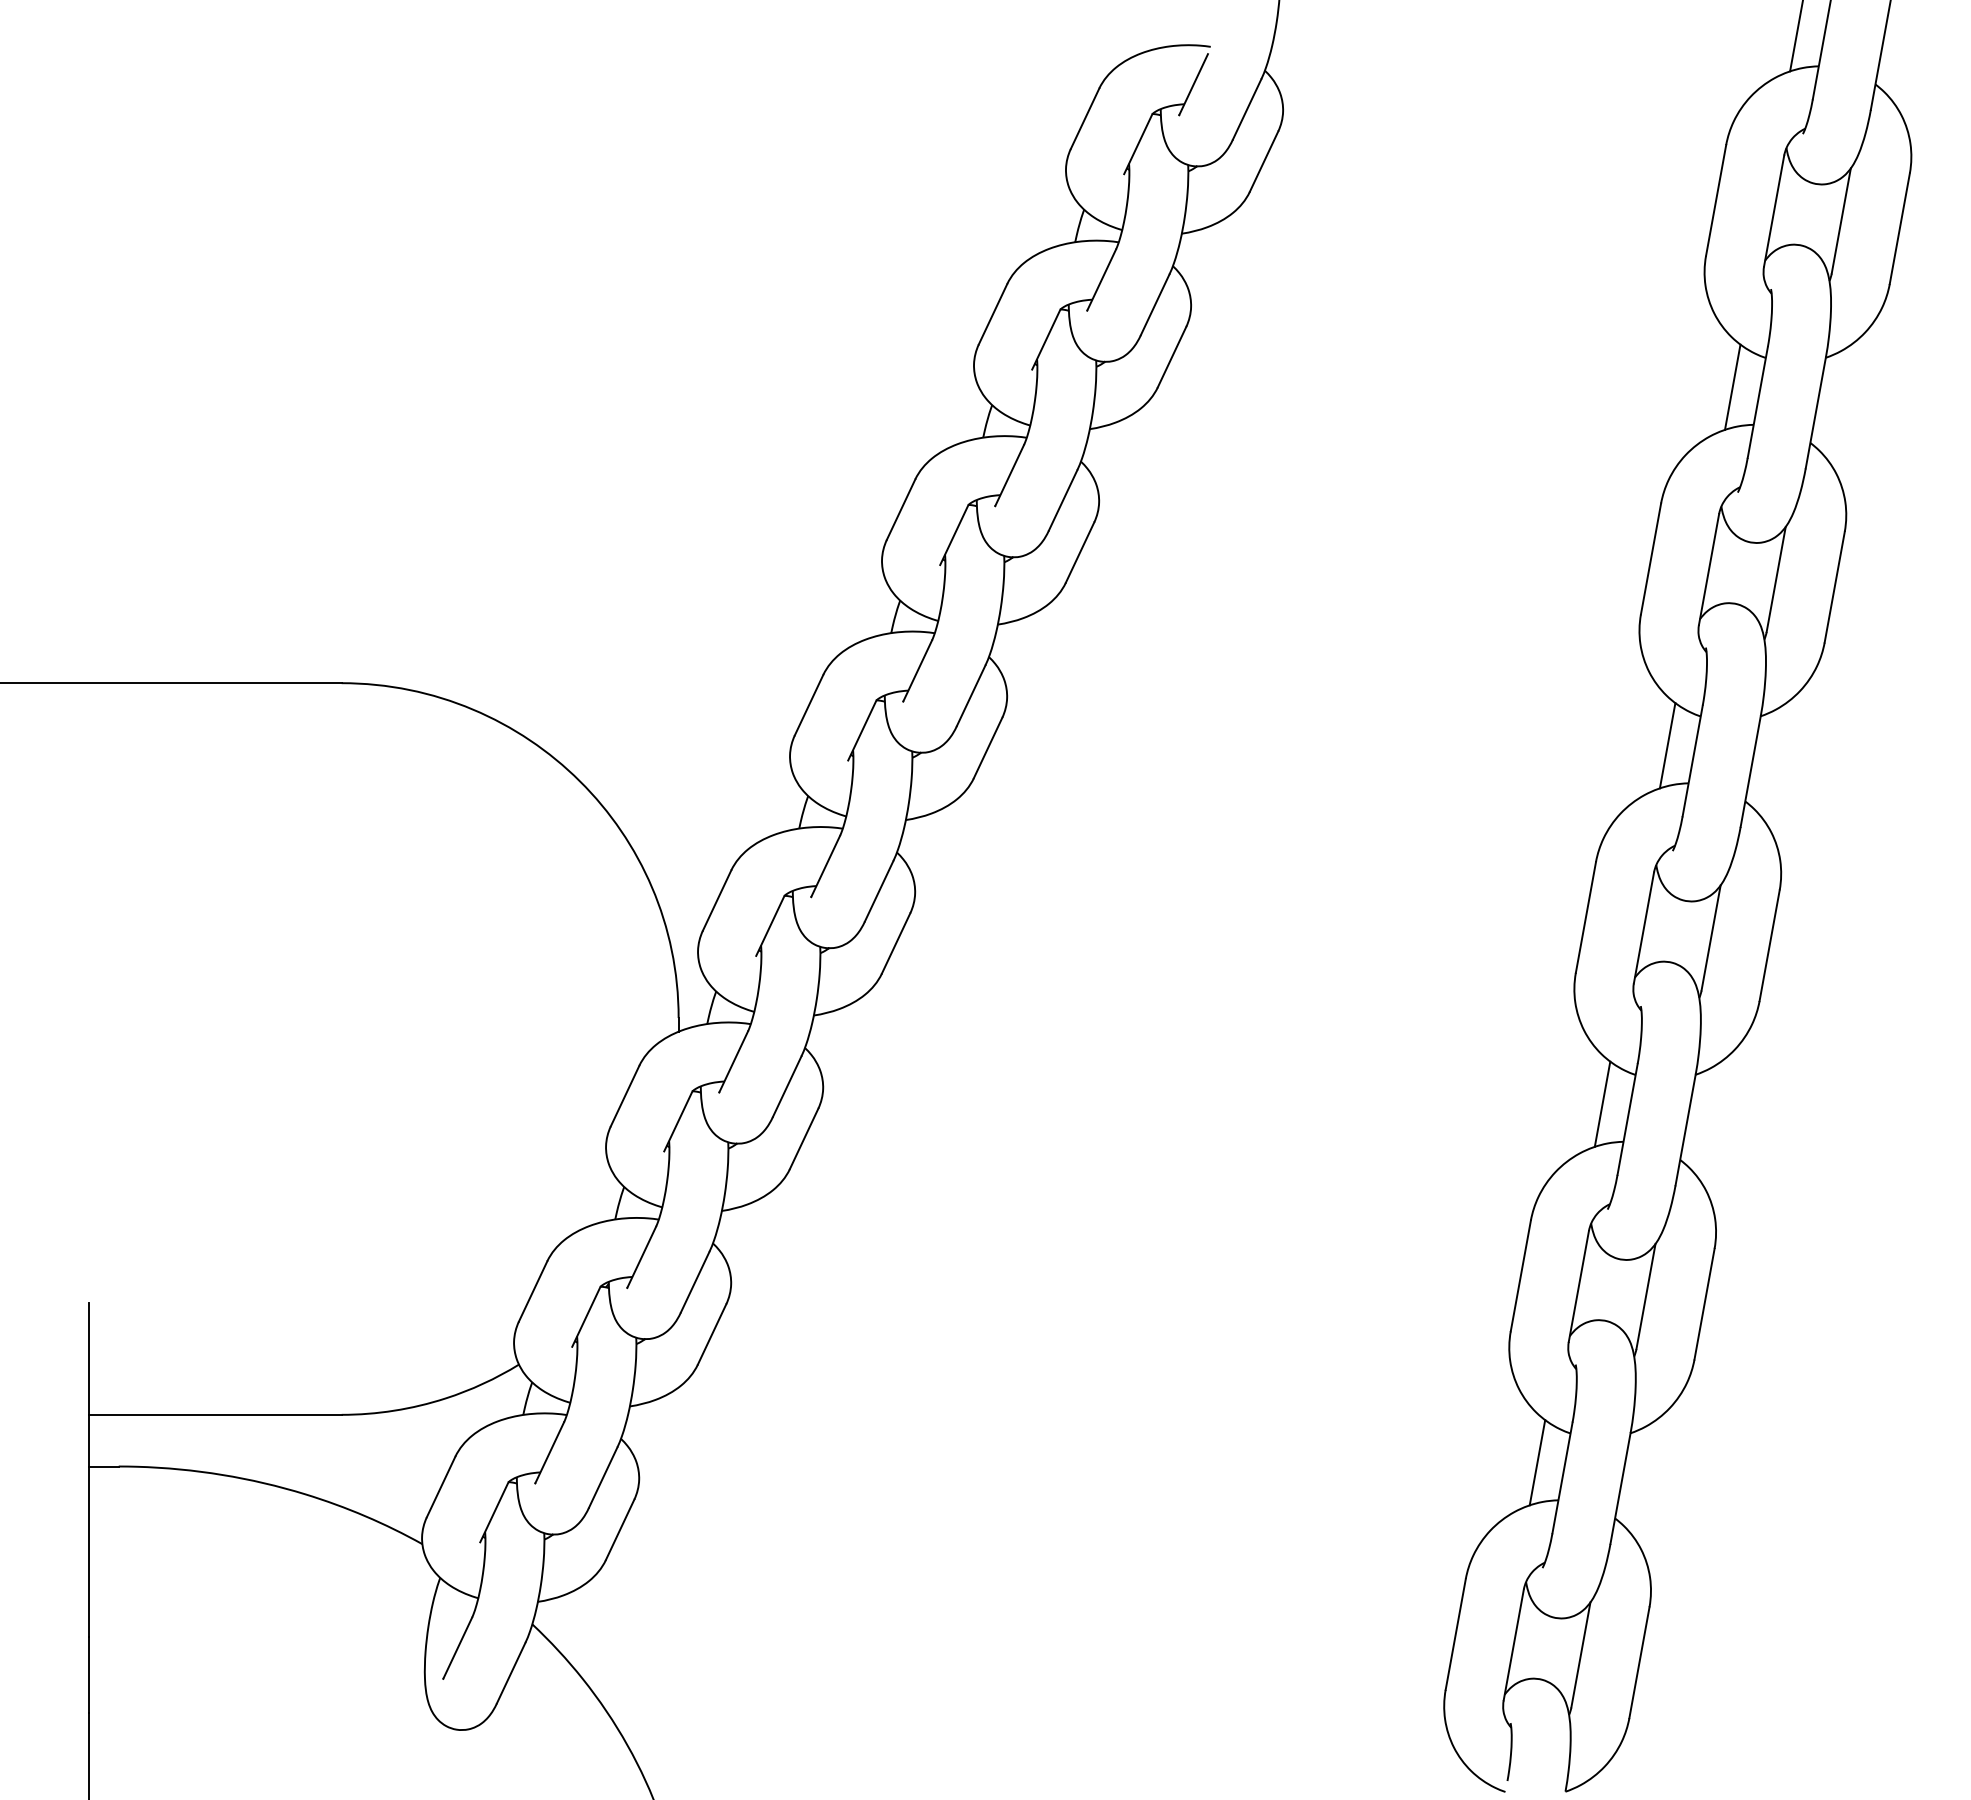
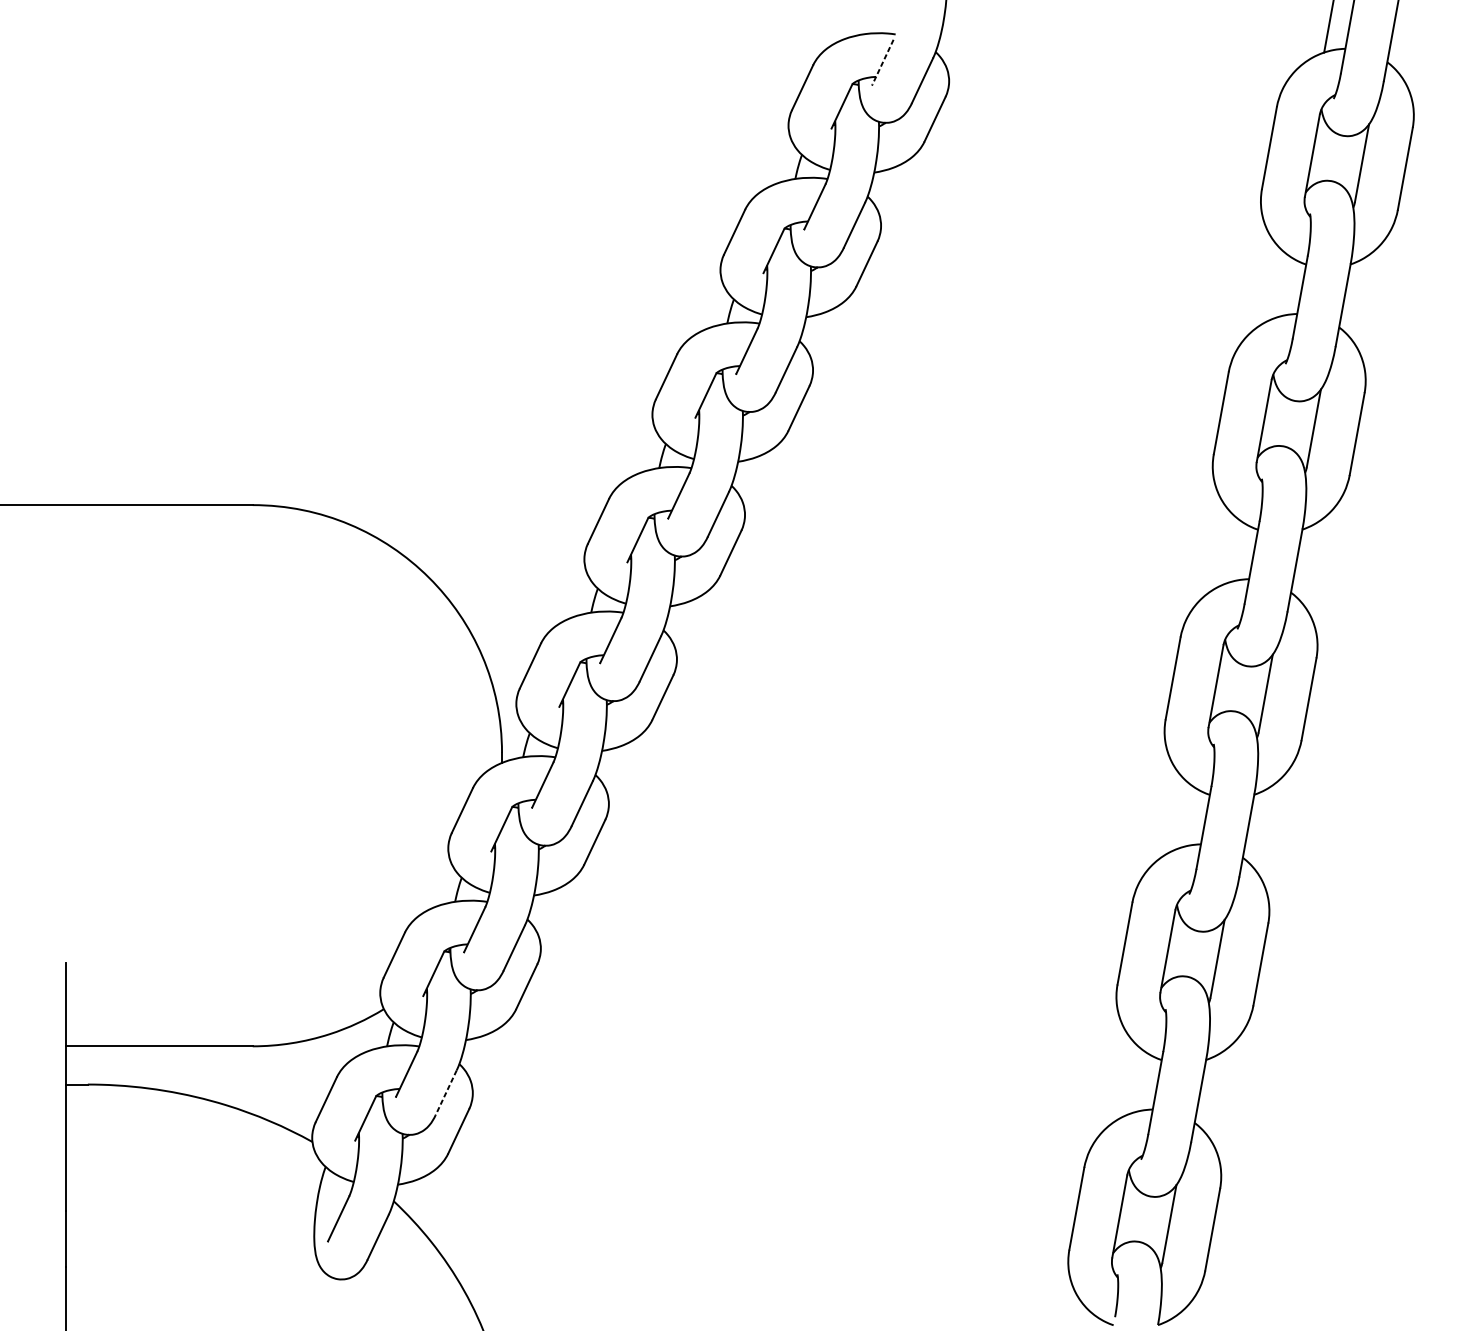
line: (1193, 84) -> (882, 62), solid -> dashed
line: (1732, 386) -> (1281, 285), removed
line: (1667, 745) -> (1233, 551), removed
line: (1602, 1103) -> (1185, 816), removed
line: (1537, 1462) -> (1137, 1081), removed
line: (602, 1478) -> (445, 1093), solid -> dashed

